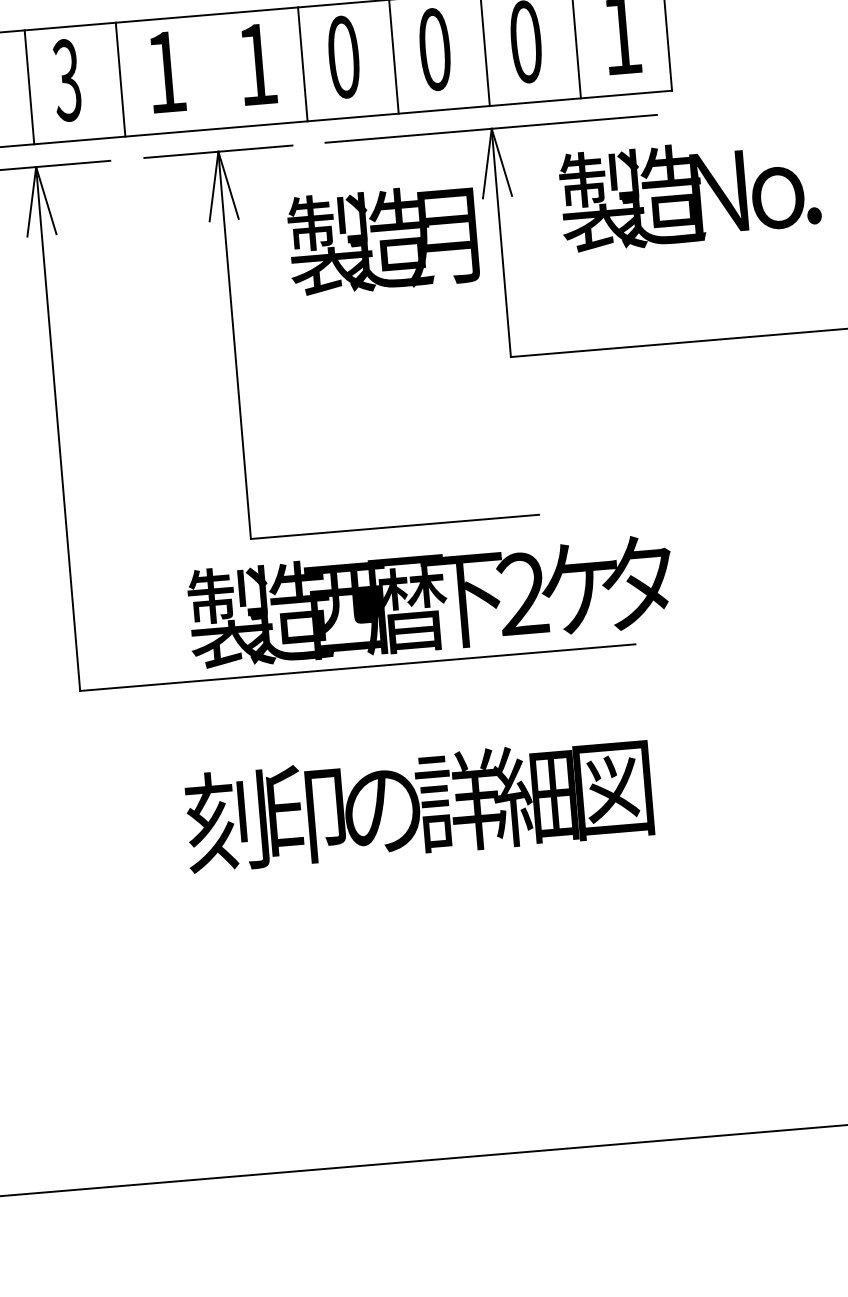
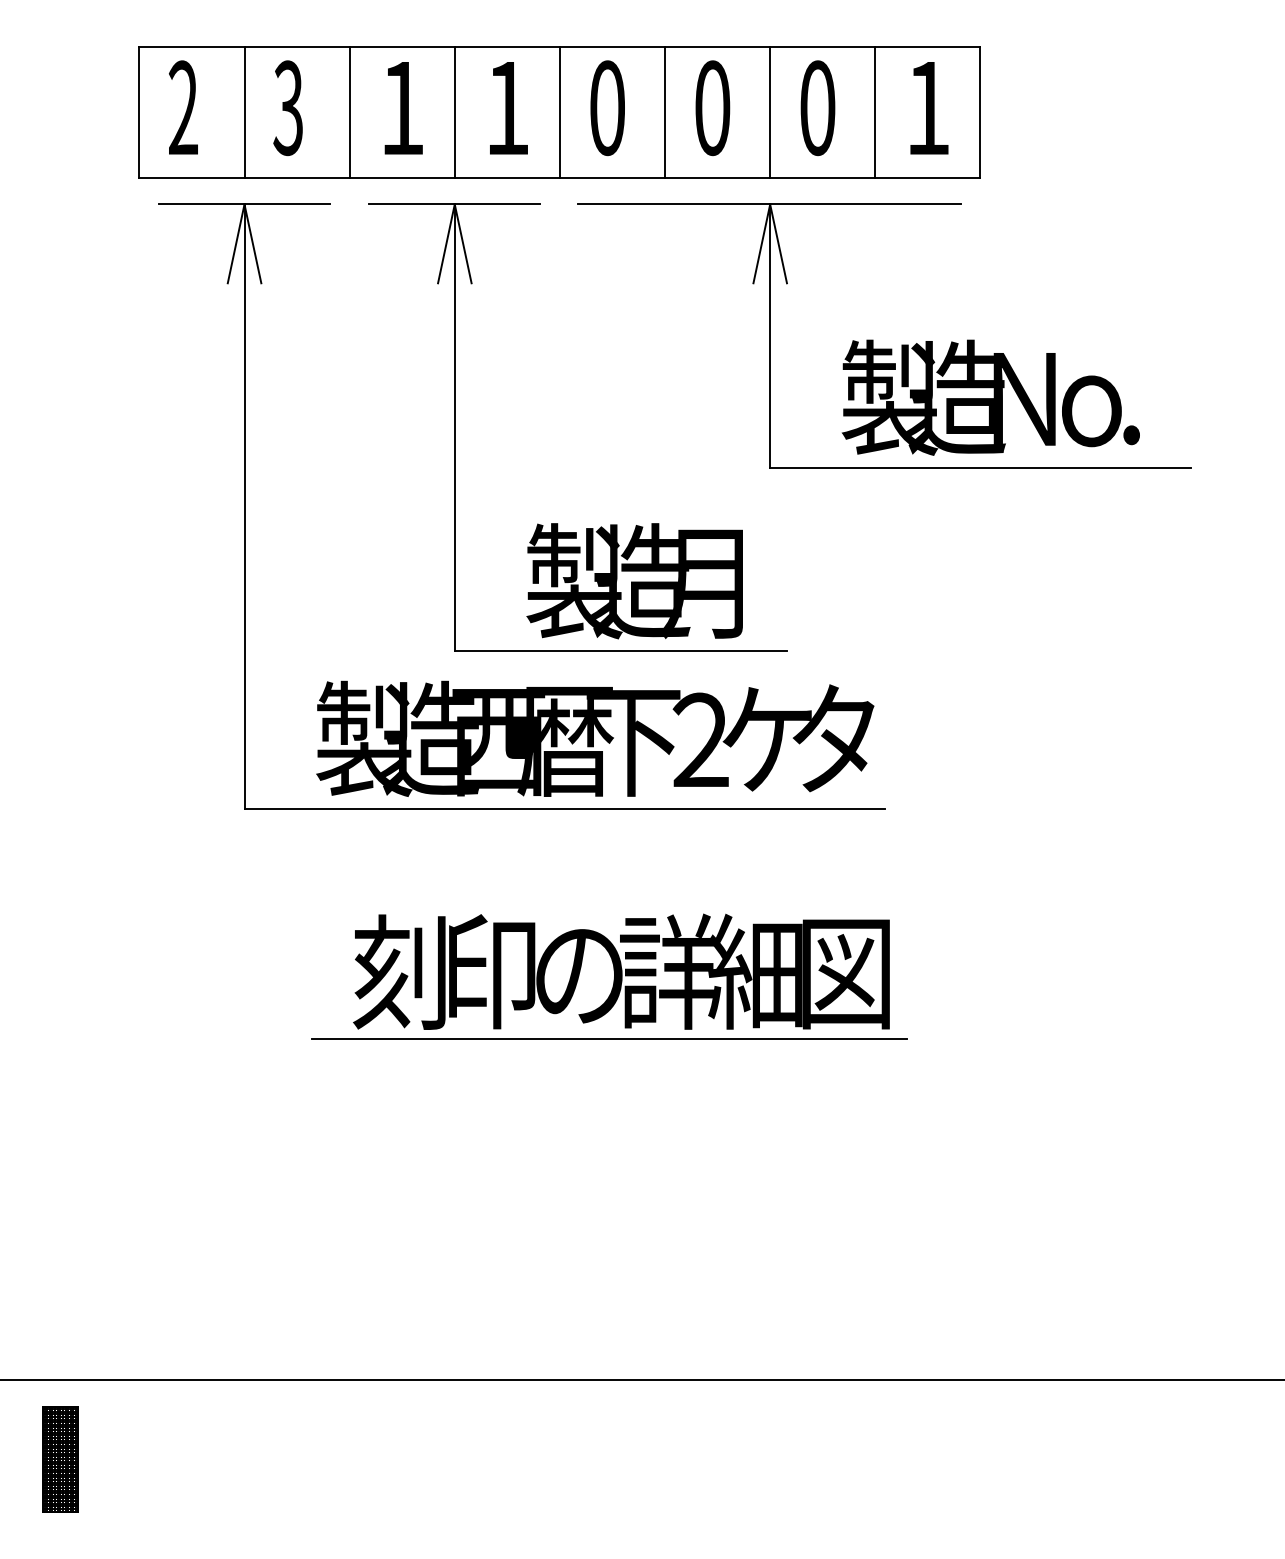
line: (211, 72) -> (454, 112), added
text: (689, 193) -> (990, 397), moved
text: (382, 240) -> (634, 581), moved
text: (431, 599) -> (595, 738), moved
line: (413, 863) -> (609, 1038), added

